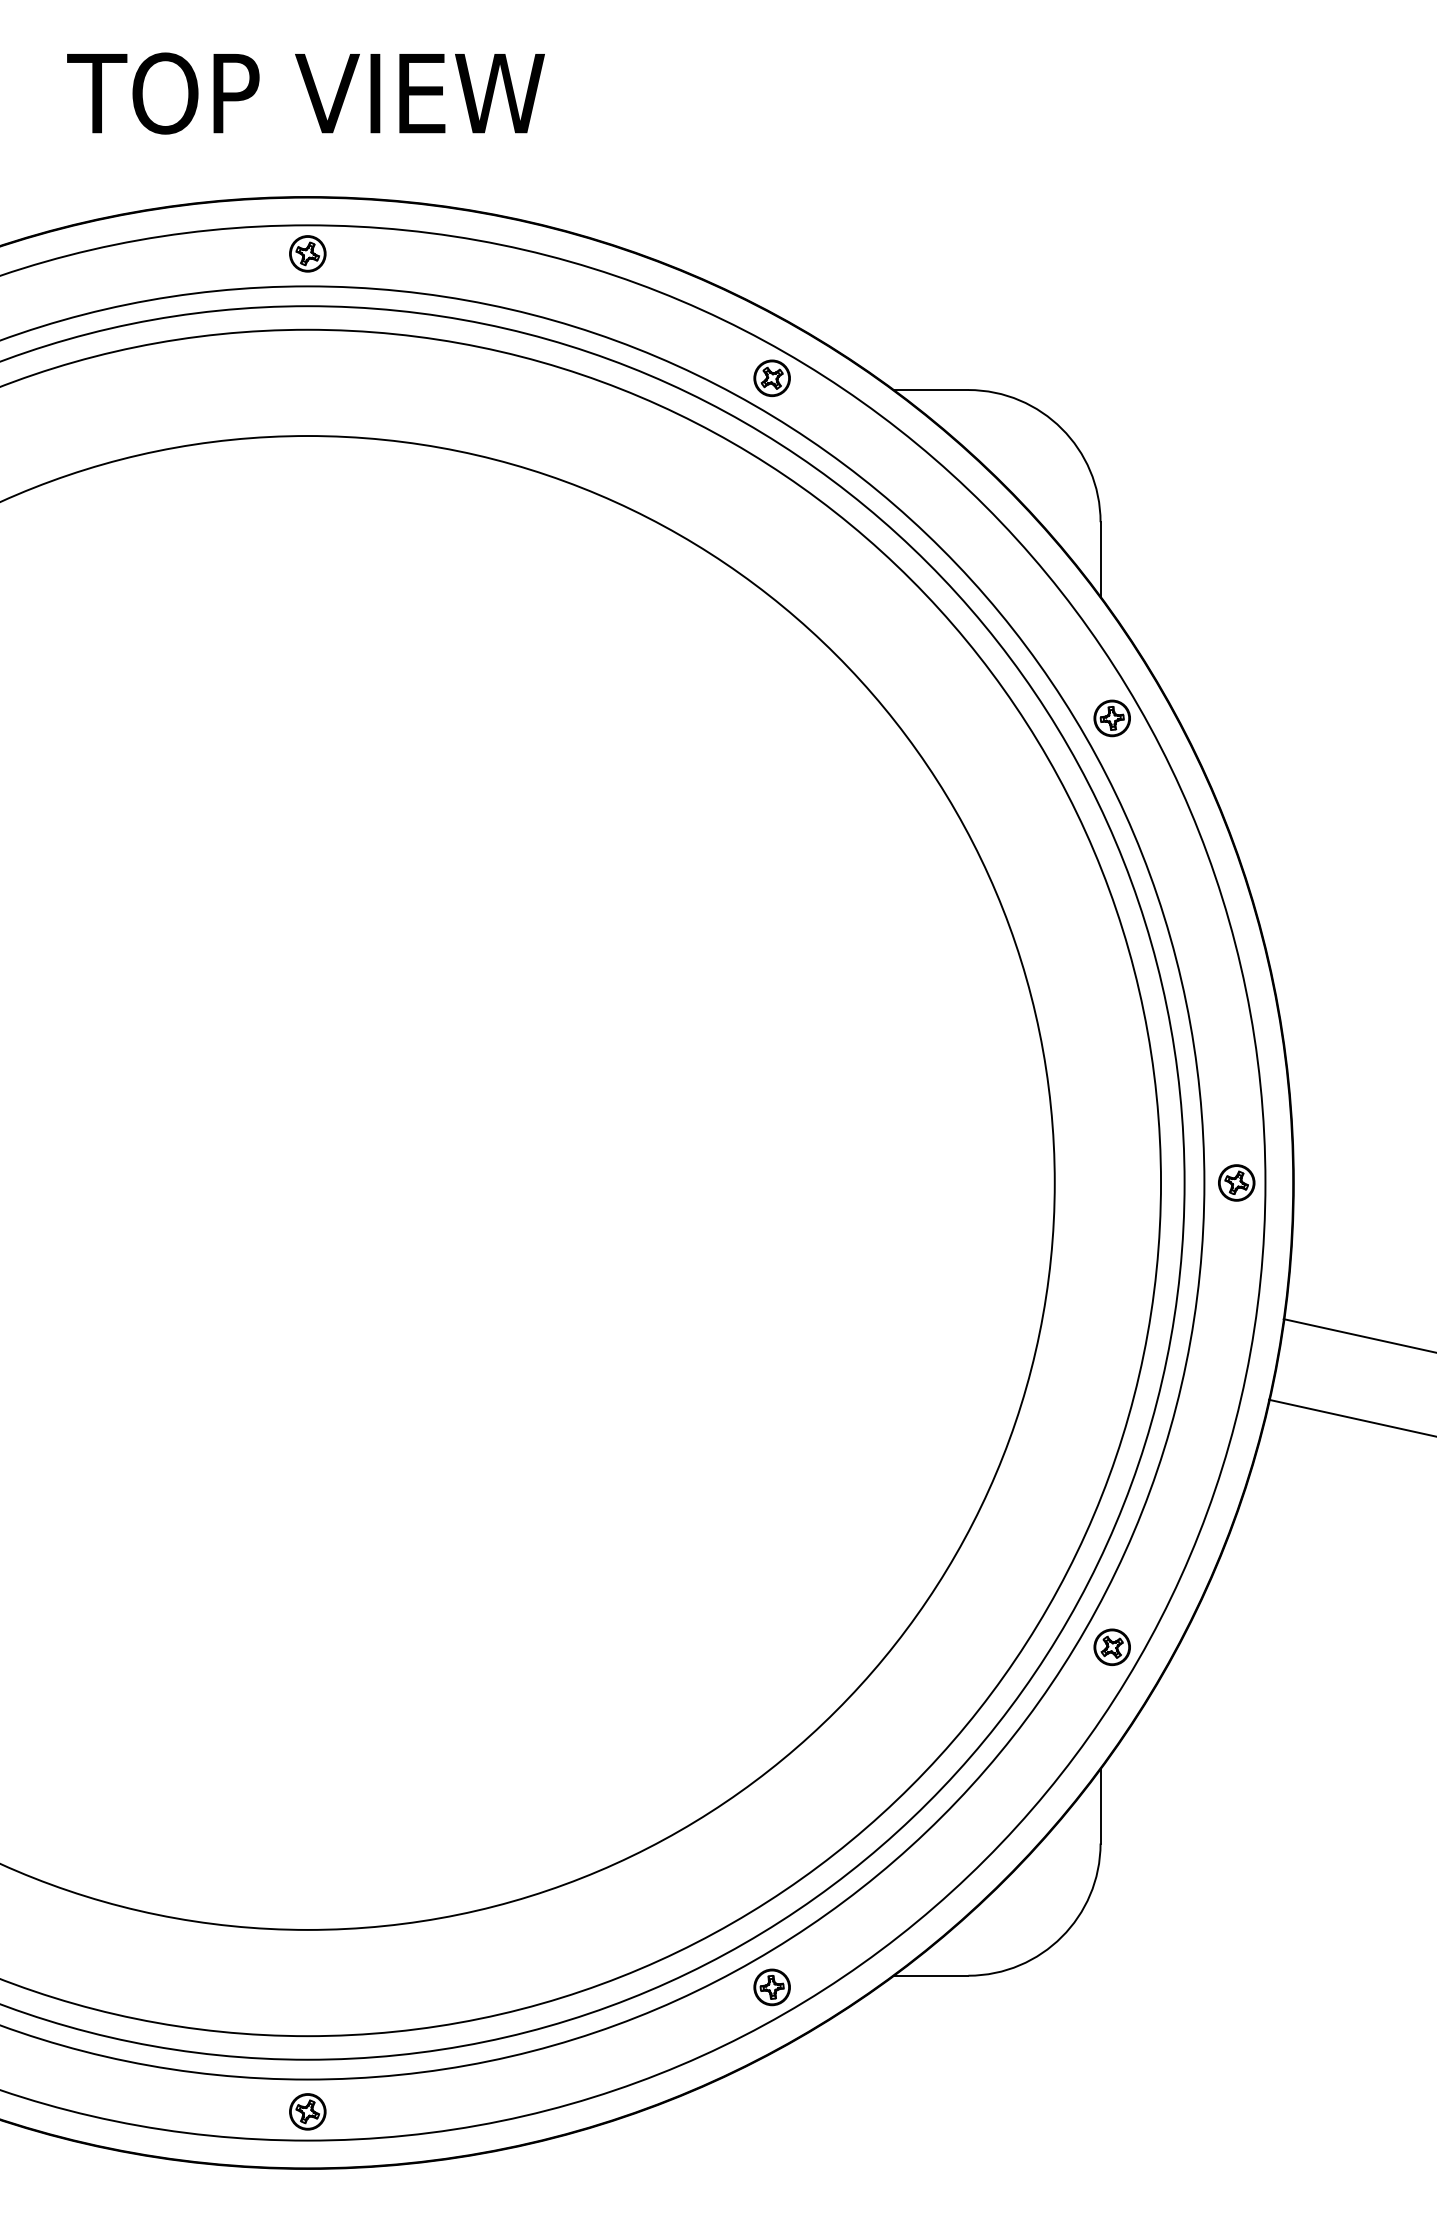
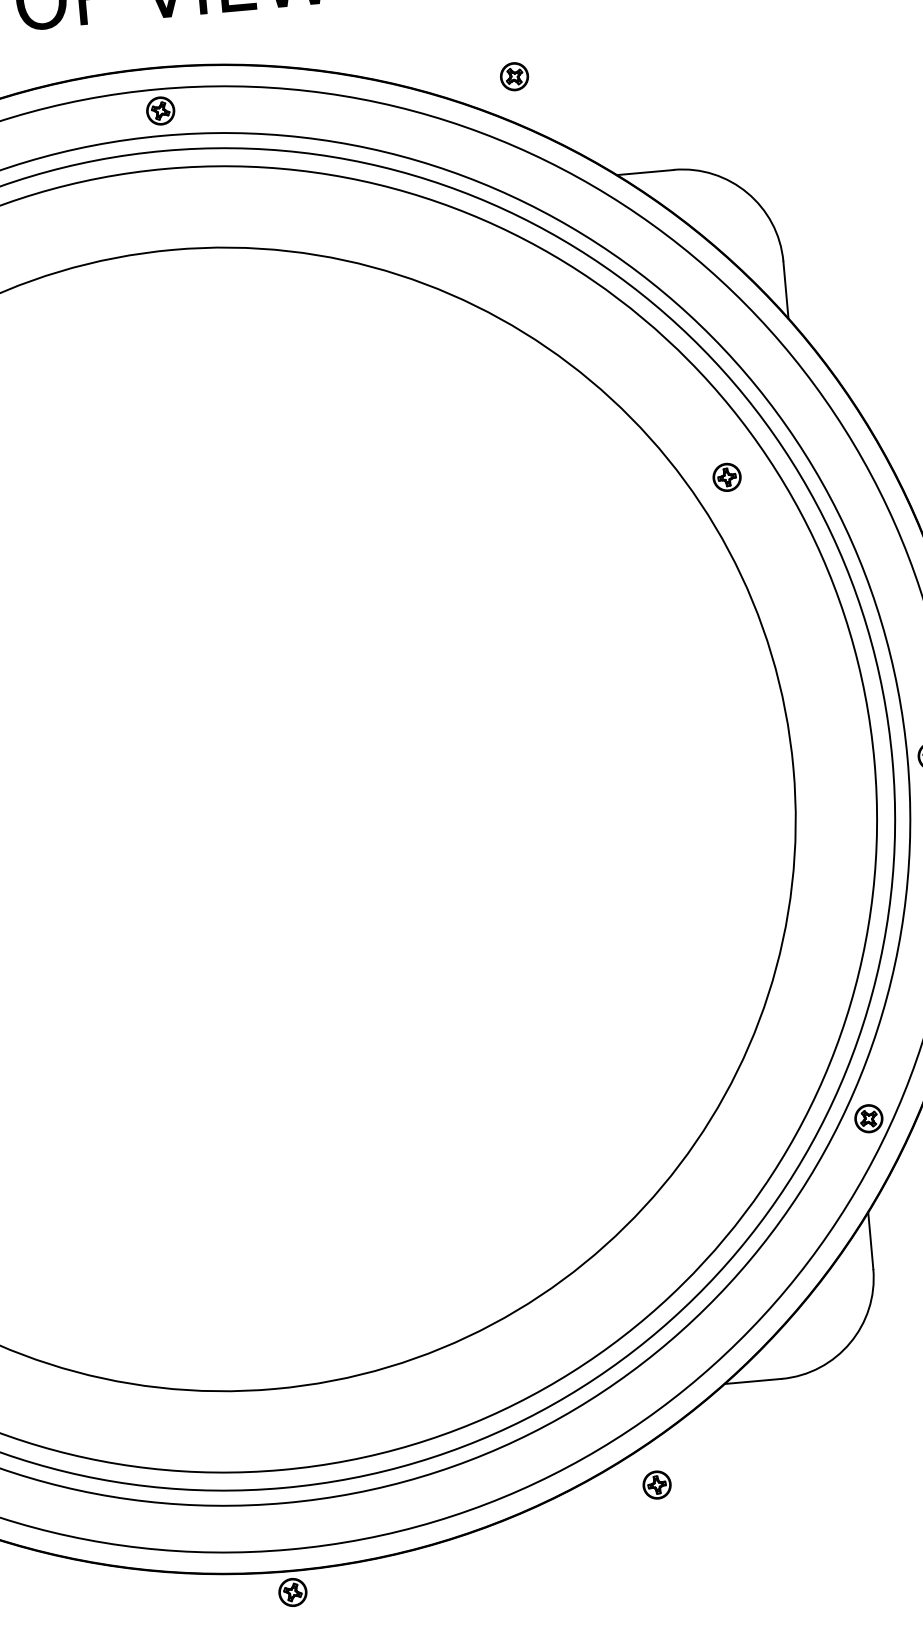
part: (771, 378) -> (514, 76), moved
part: (1111, 718) -> (726, 477), moved
part: (771, 1987) -> (656, 1485), moved
part: (307, 2111) -> (292, 1592), moved

